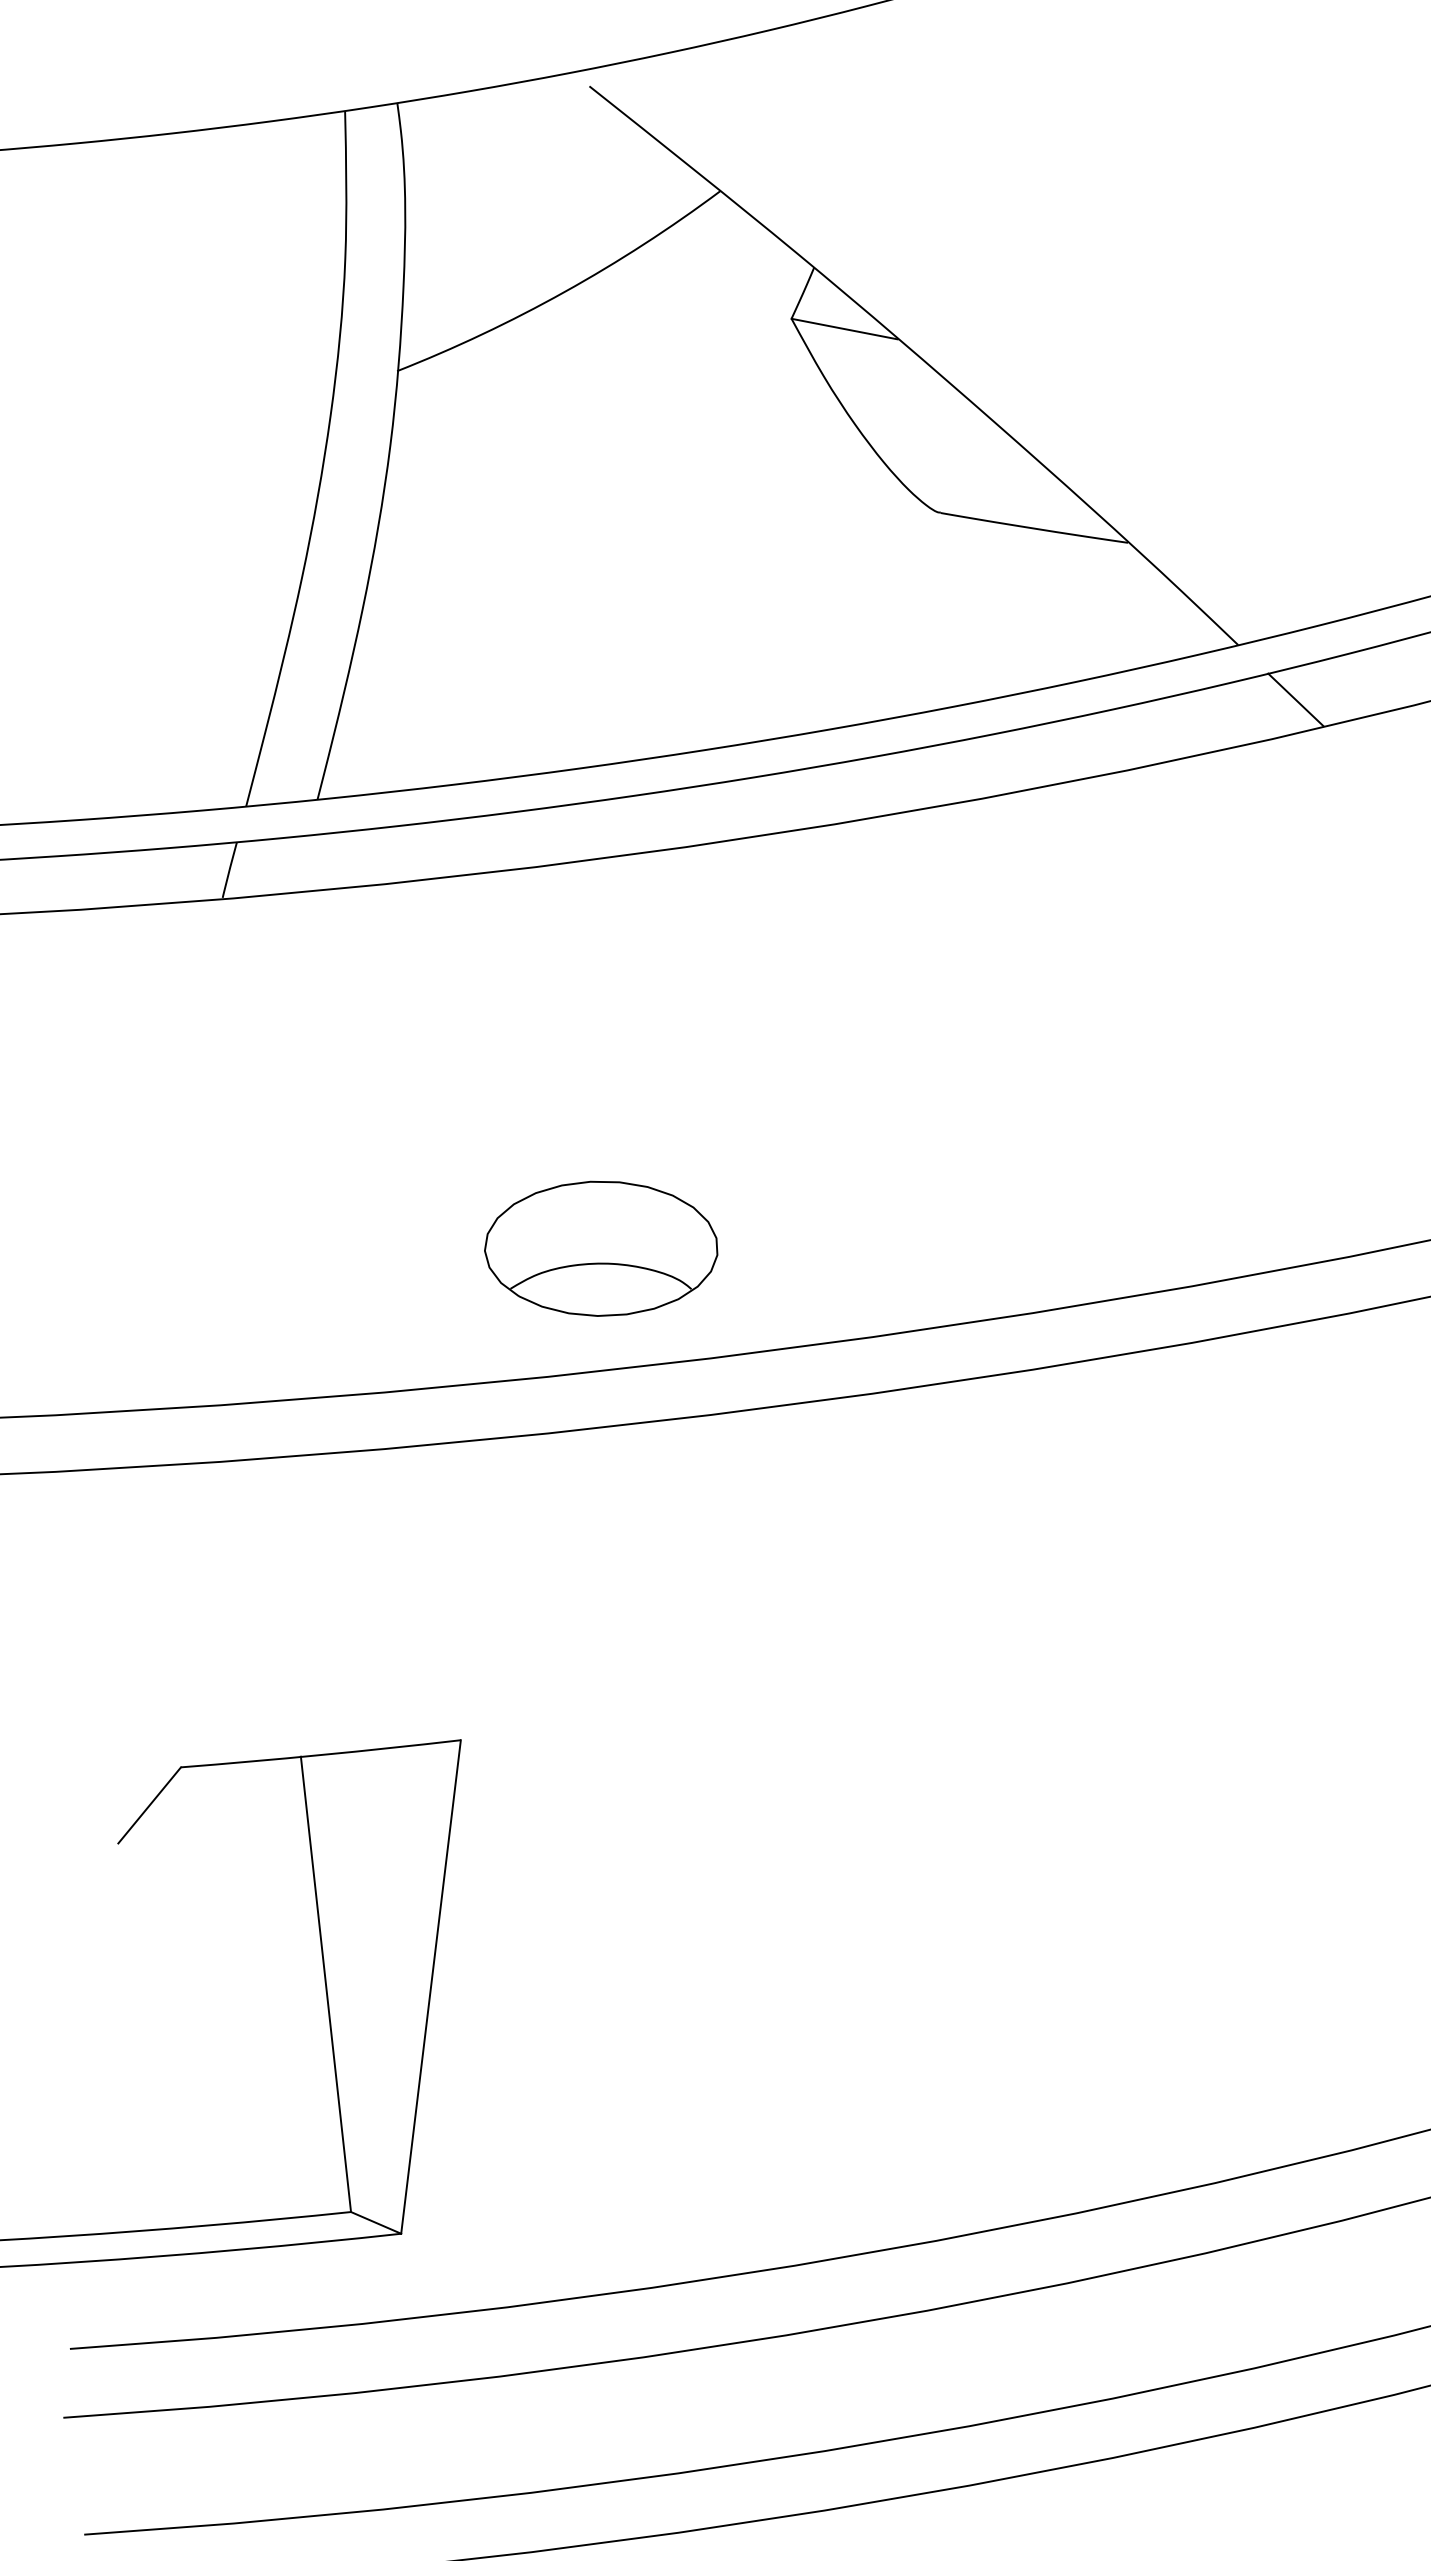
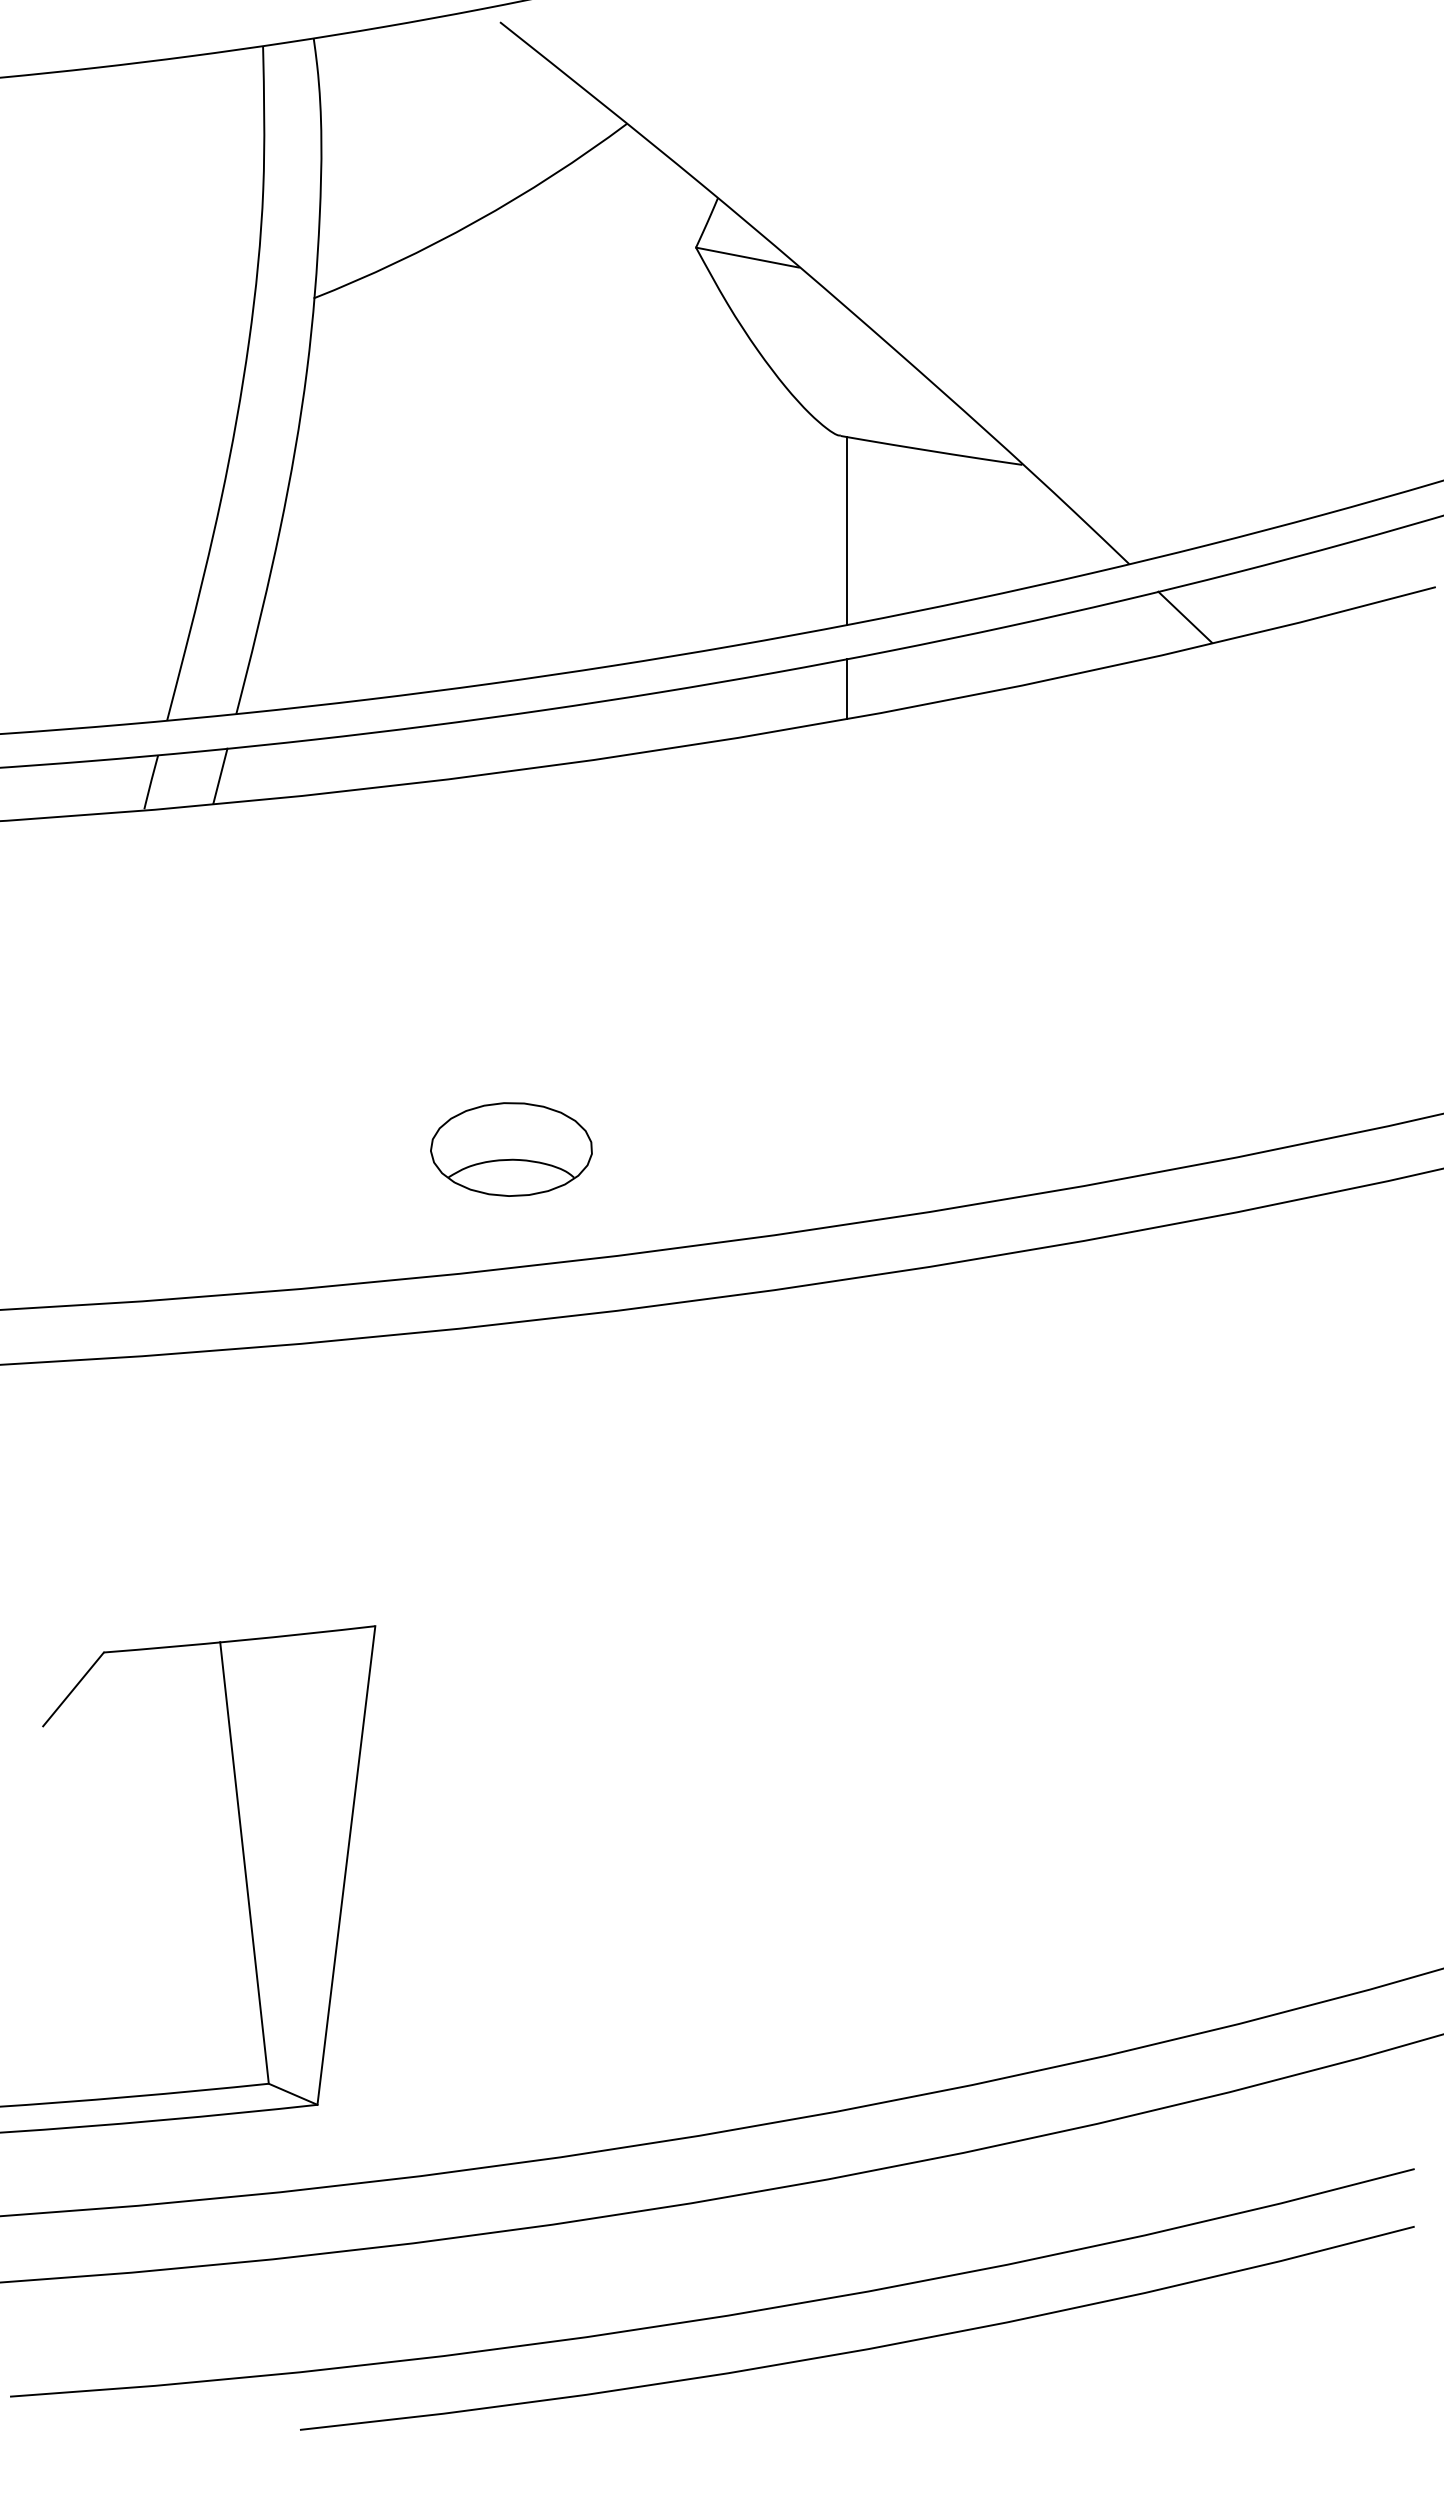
line: (946, 610) -> (846, 530), added
line: (946, 774) -> (846, 689), added
line: (301, 863) -> (220, 775), added
part: (601, 1248) -> (511, 1149), size x0.71

